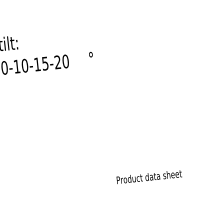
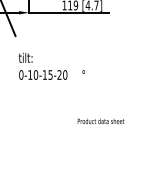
text: (148, 175) -> (100, 120), moved

